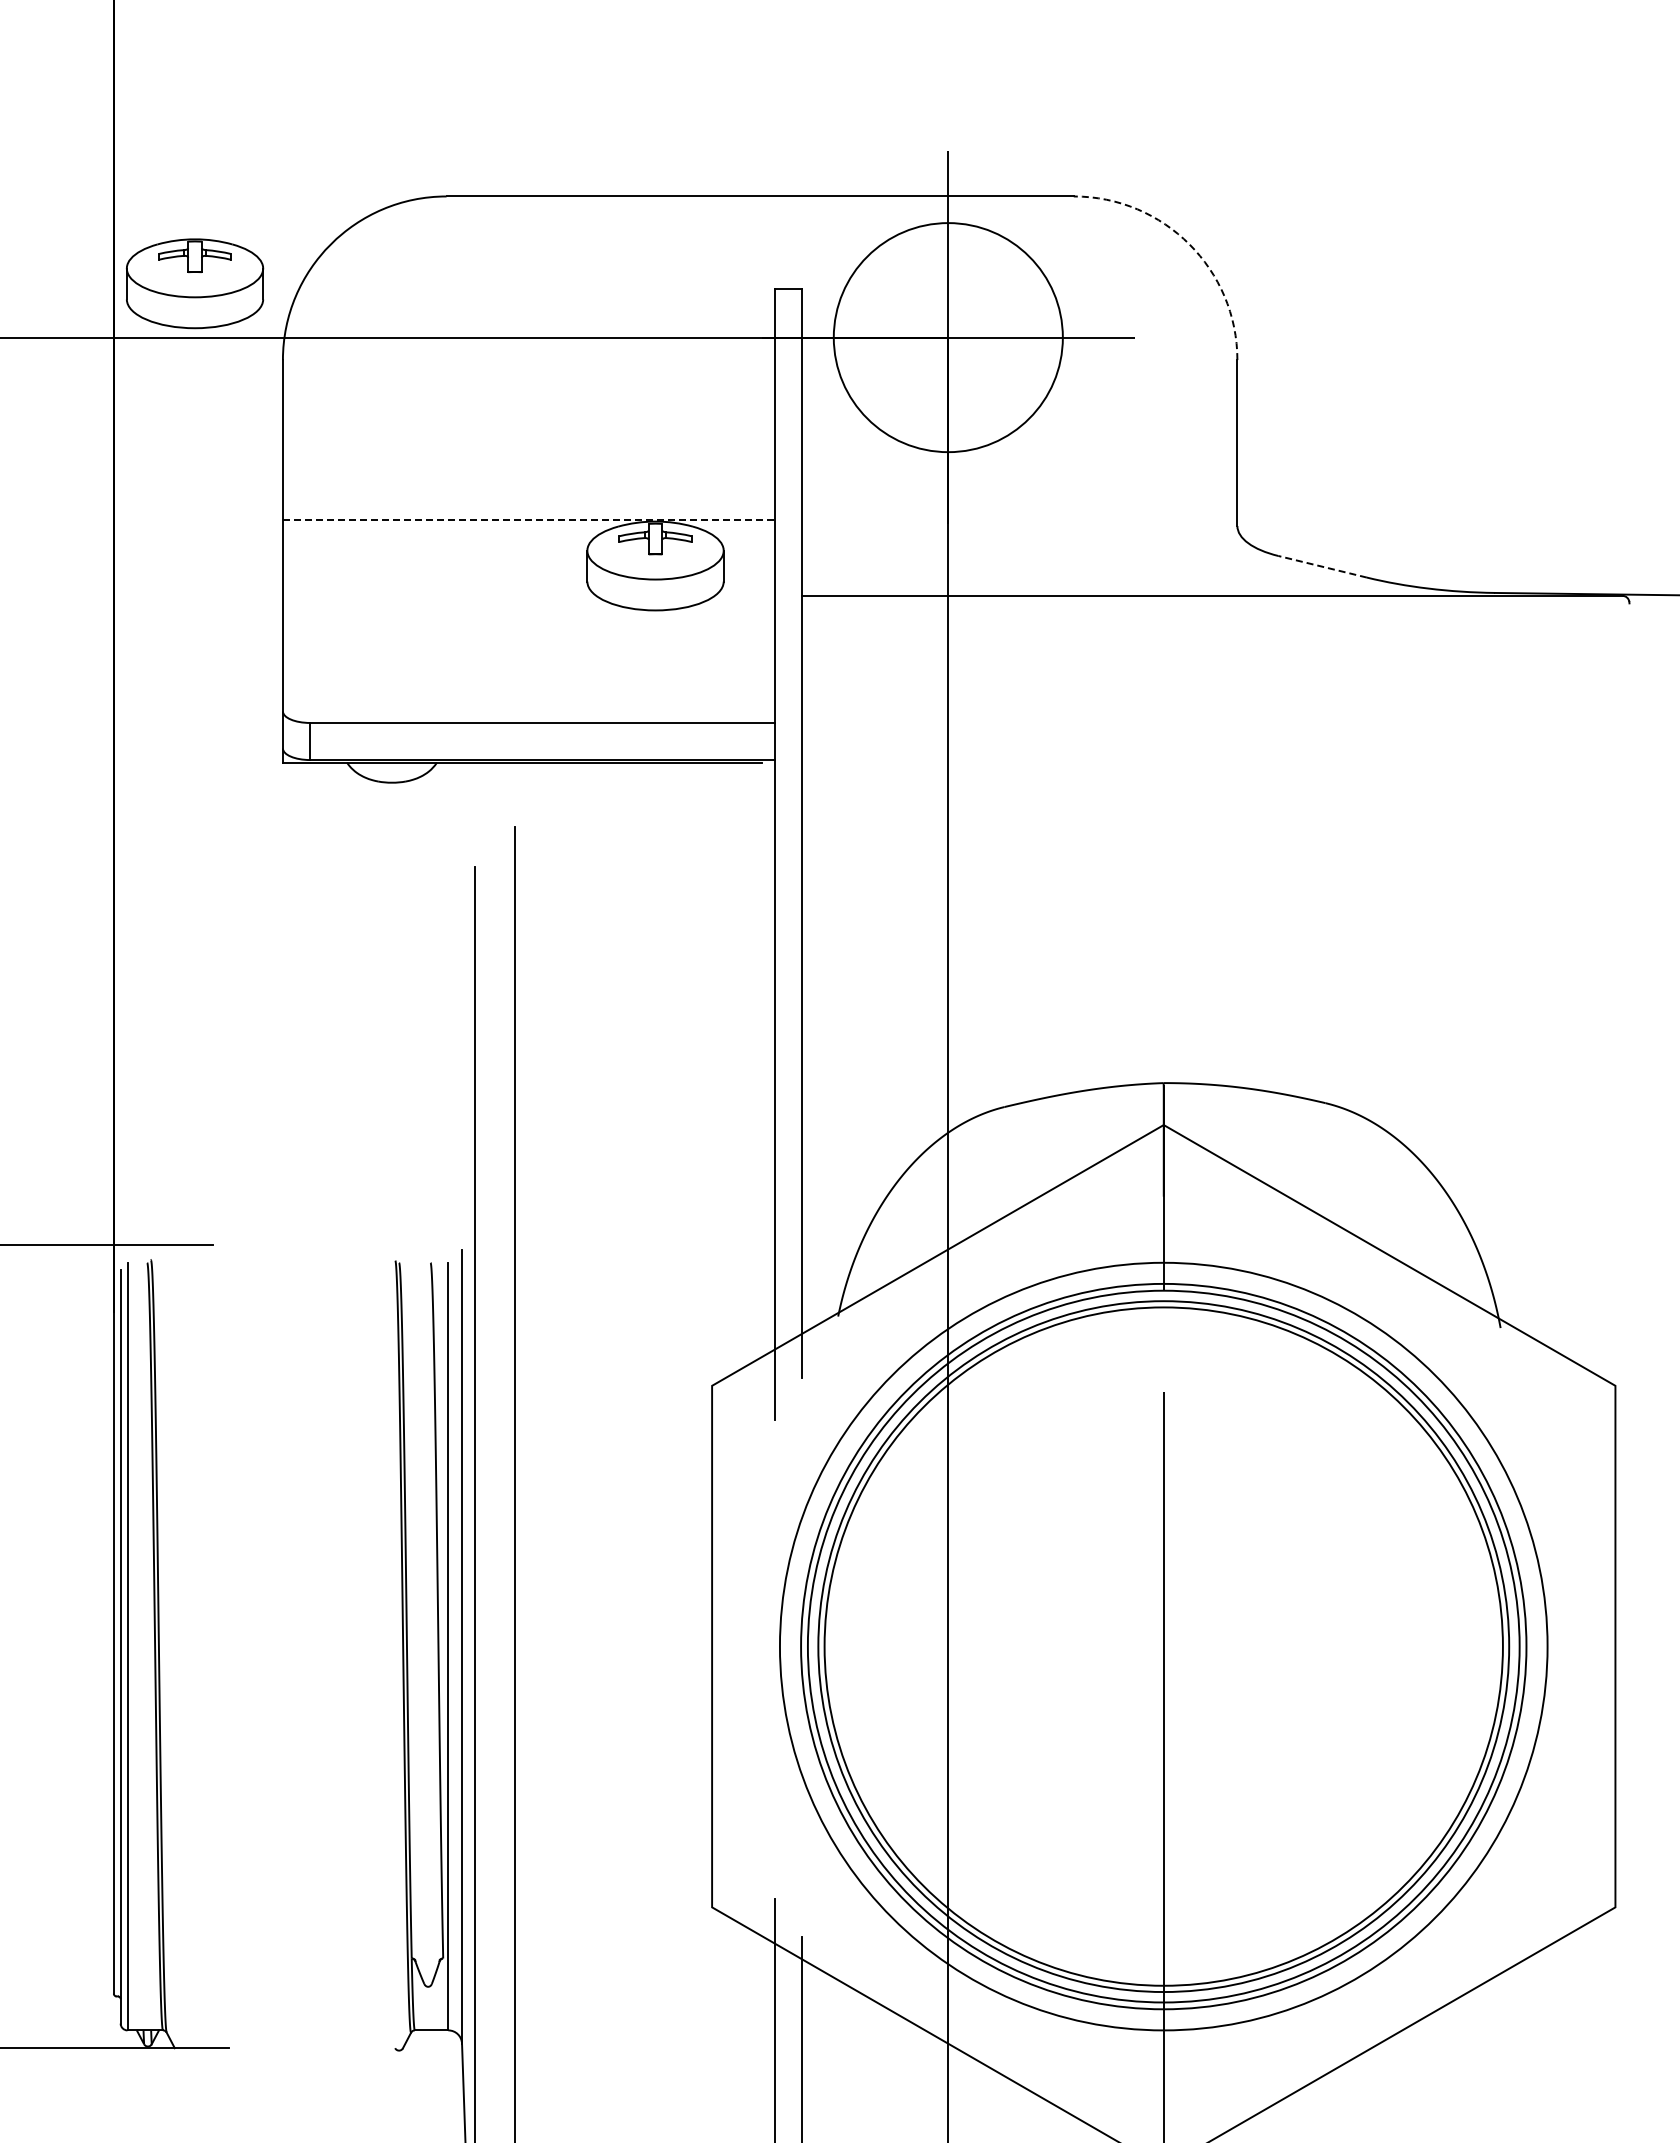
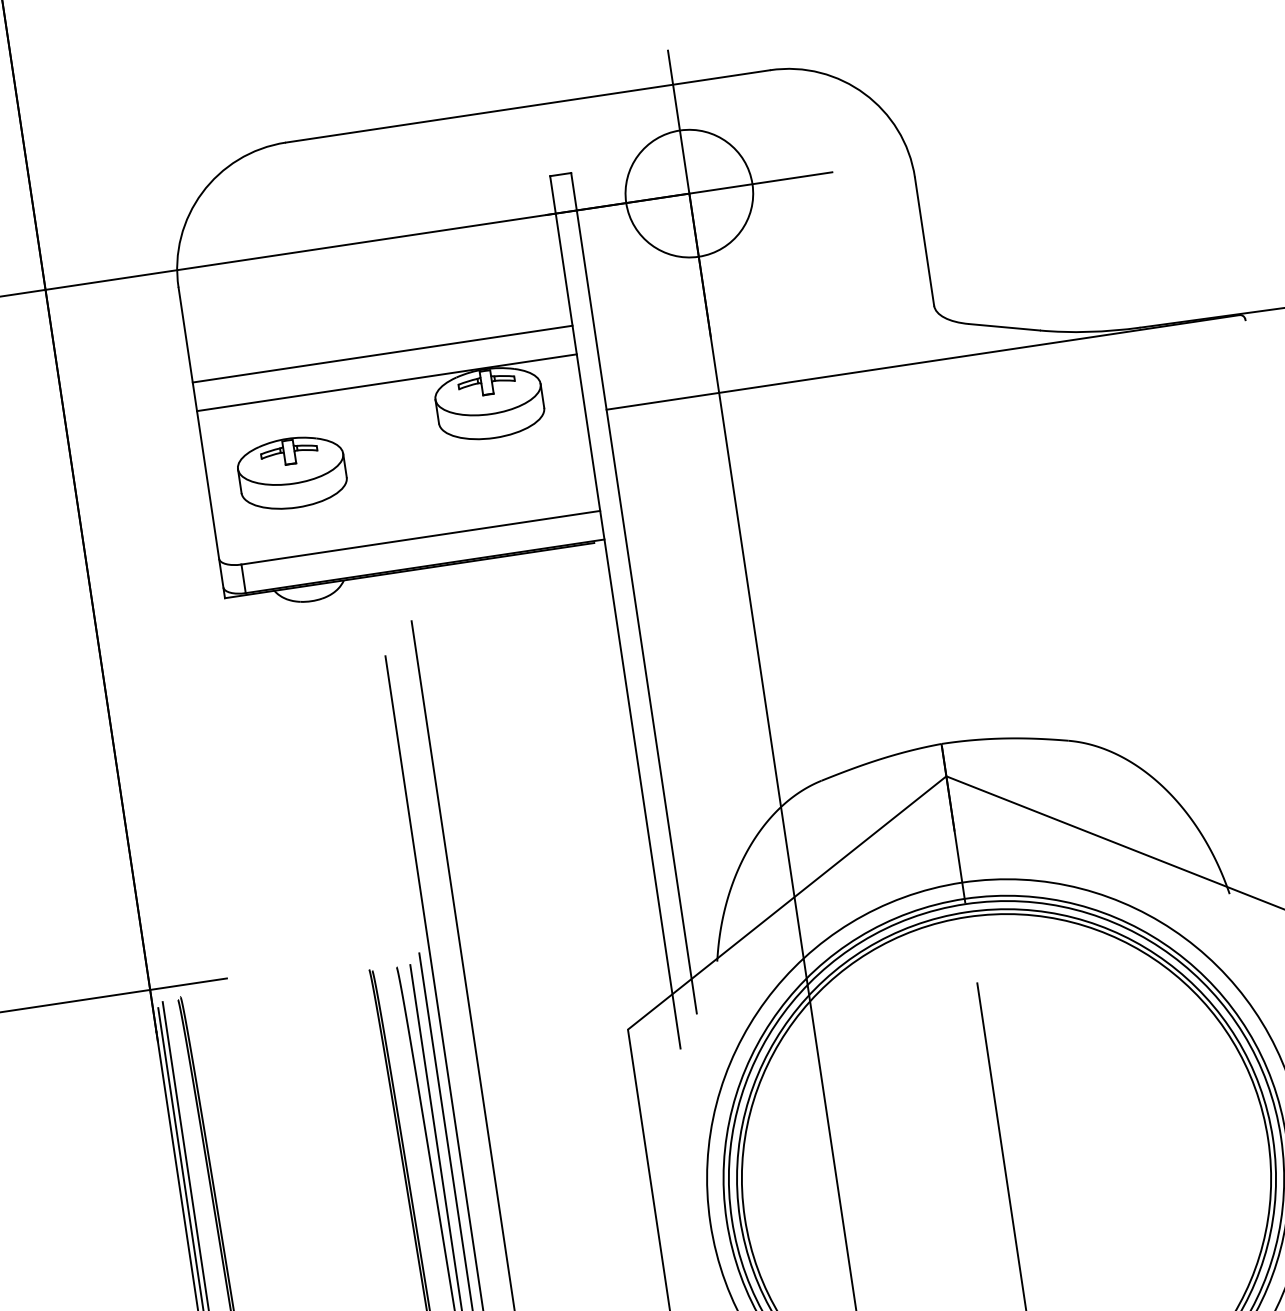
arc: (1189, 244) -> (864, 93), dashed -> solid
part: (195, 283) -> (292, 472), moved
circle: (948, 337) -> (689, 193), size x0.71
line: (528, 482) -> (382, 353), added
line: (529, 520) -> (387, 383), dashed -> solid
line: (1322, 566) -> (1004, 327), dashed -> solid

